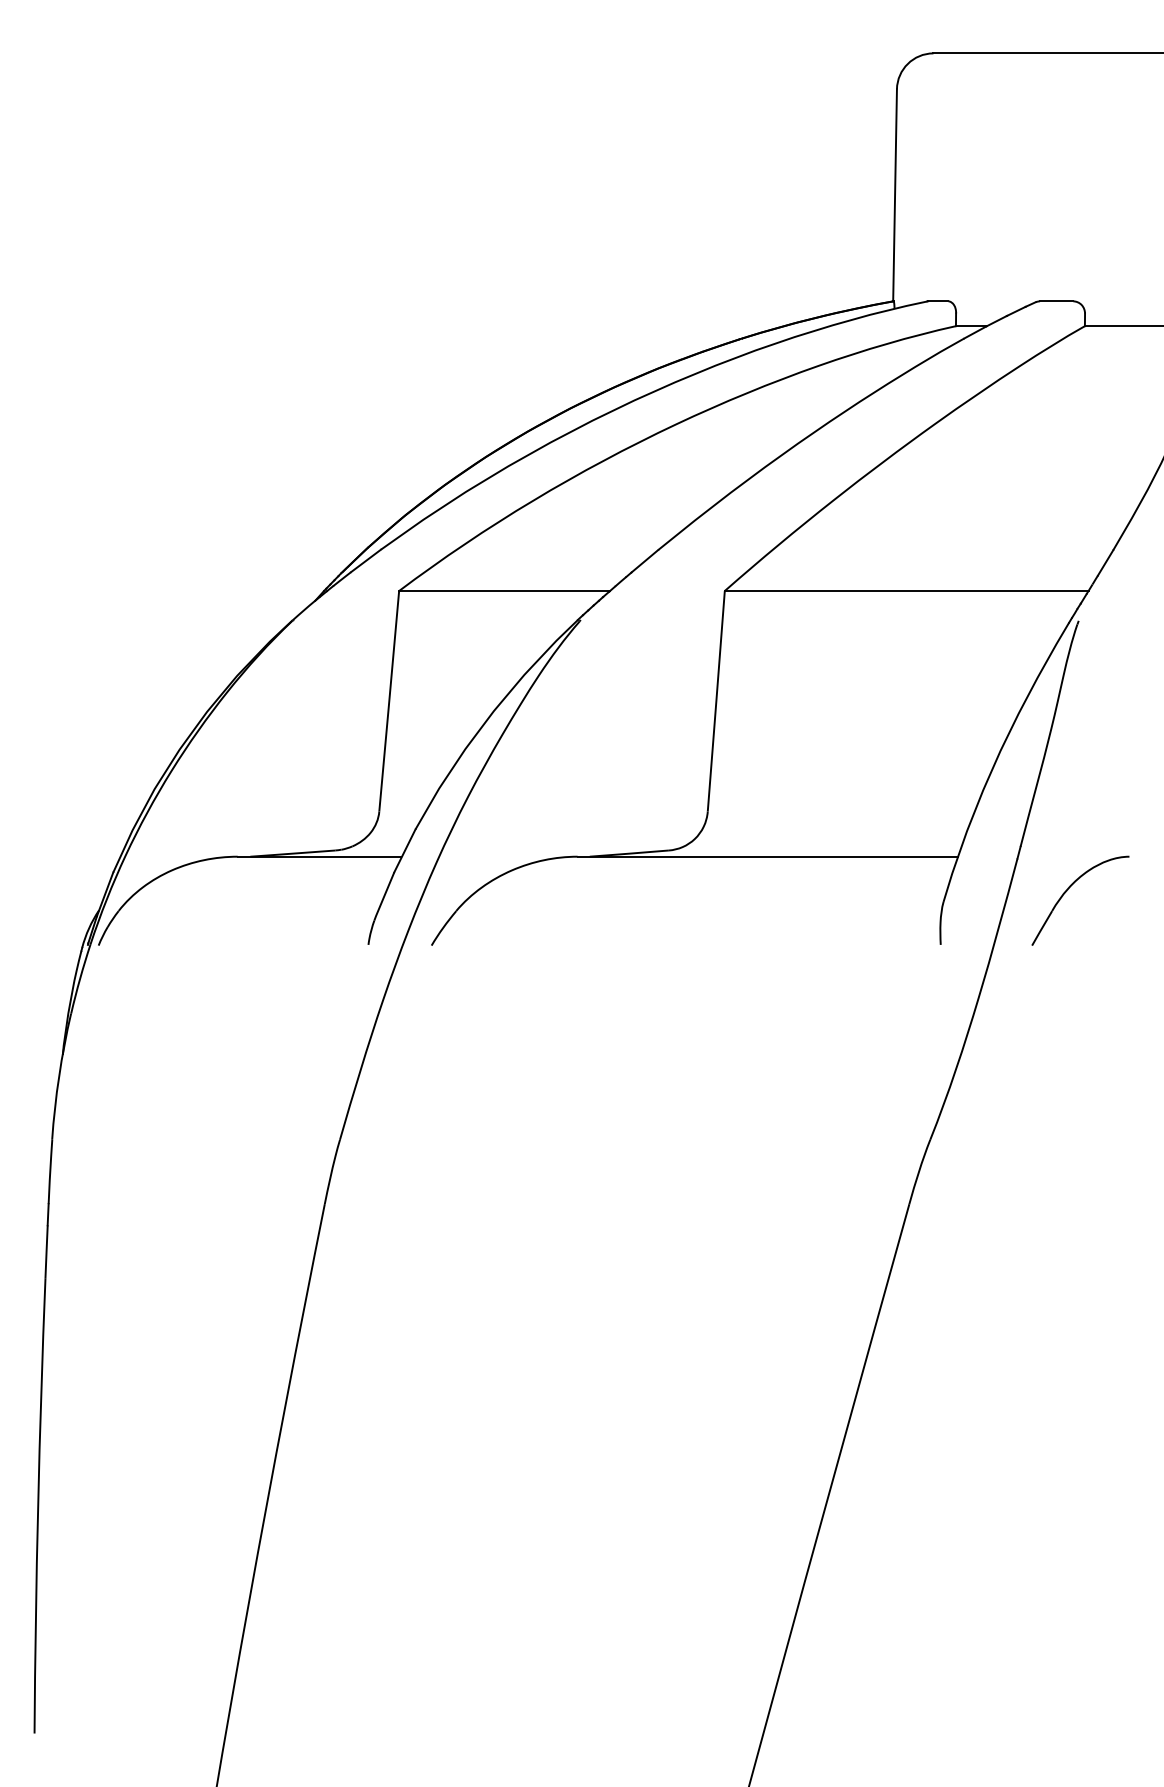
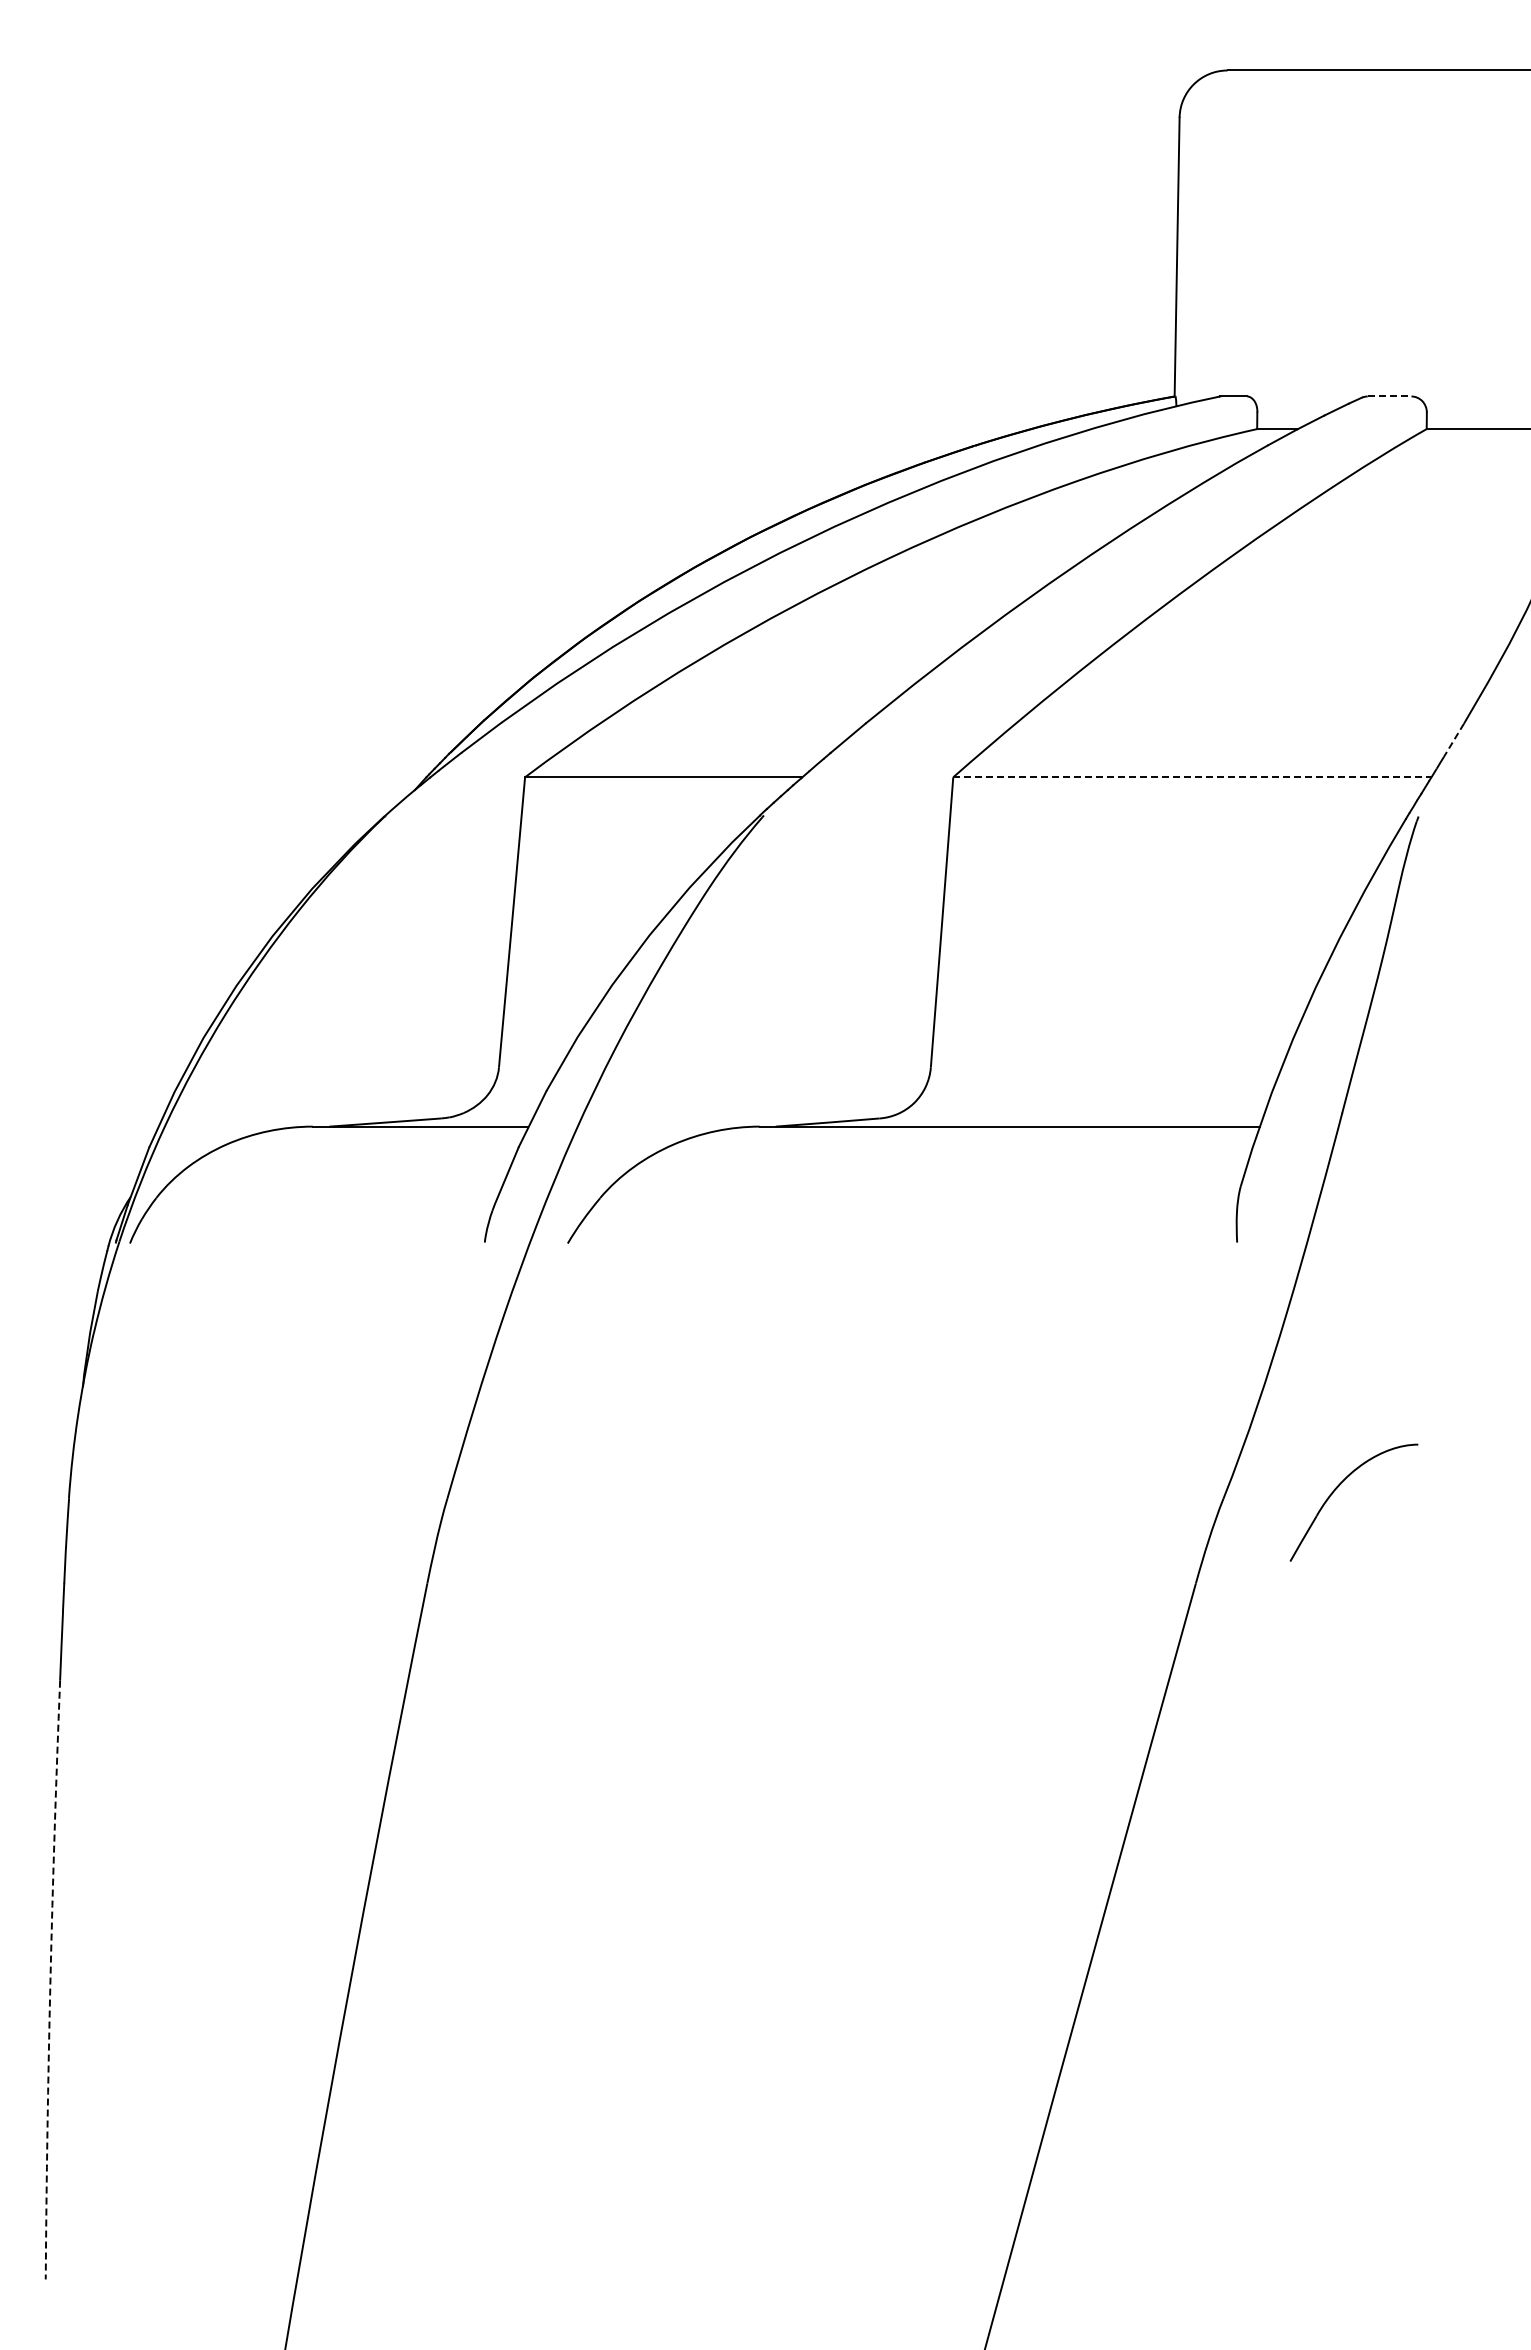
line: (1056, 301) -> (1389, 396), solid -> dashed
line: (1105, 563) -> (1453, 740), solid -> dashed
line: (906, 591) -> (1192, 777), solid -> dashed
part: (1068, 889) -> (1338, 1487), moved
arc: (38, 1506) -> (50, 1980), solid -> dashed

